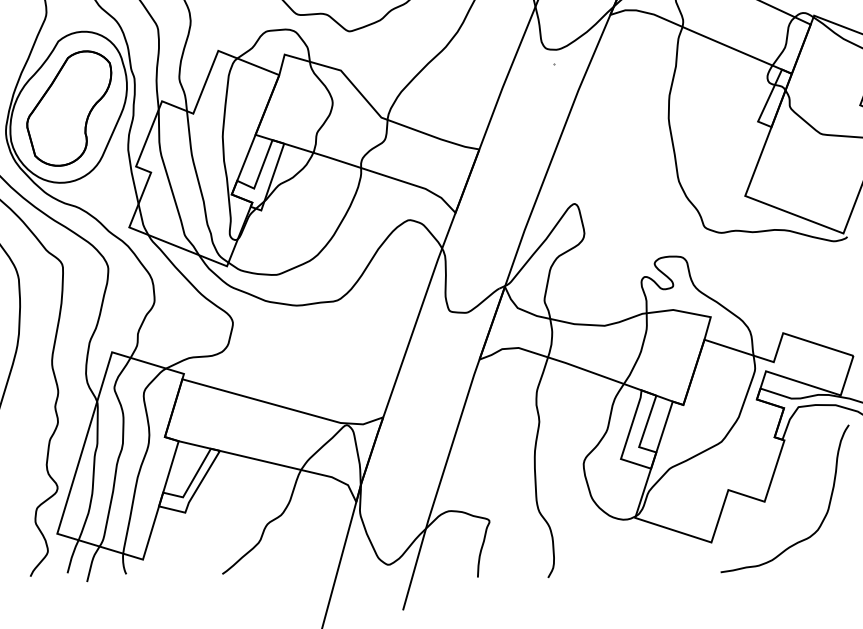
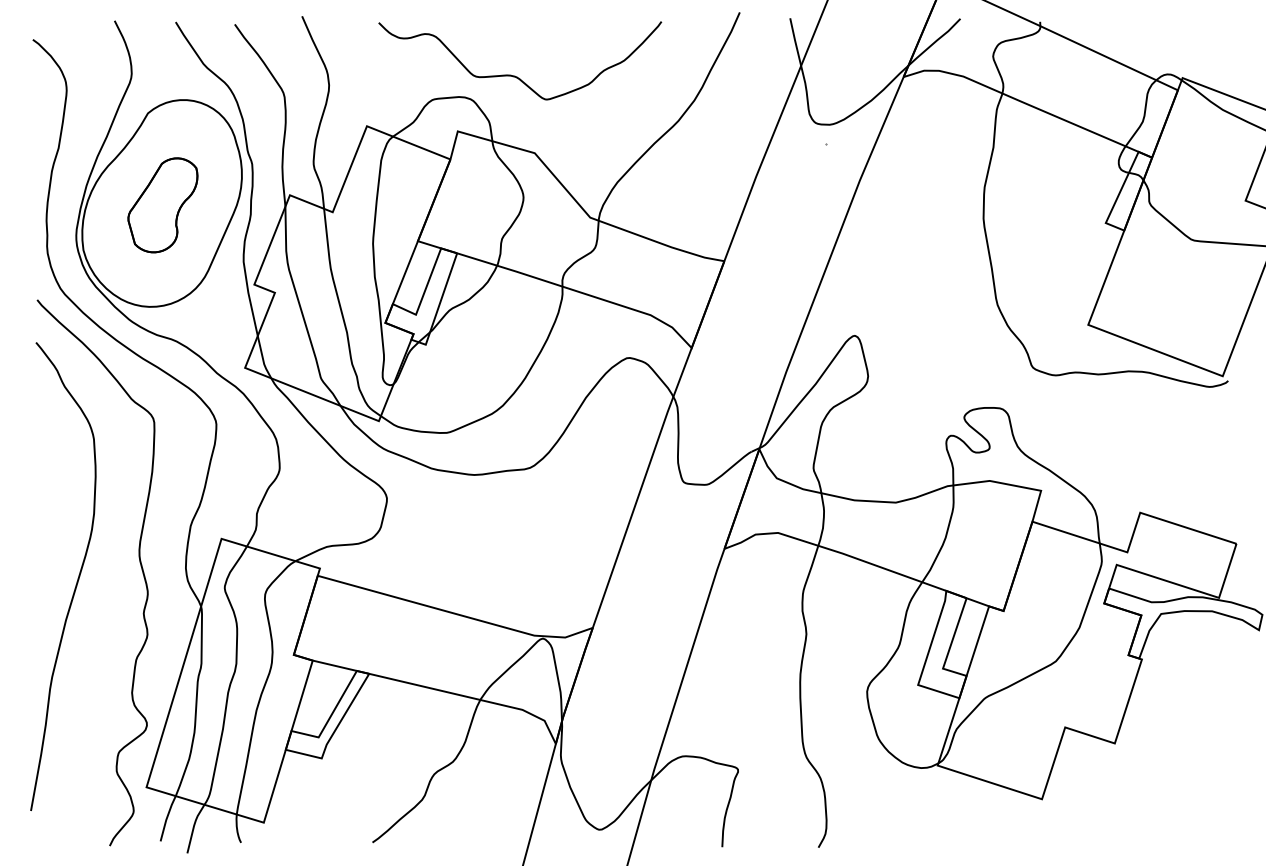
part: (68, 108) -> (162, 205), size x0.6
curve: (822, 520) -> (1193, 769), removed

